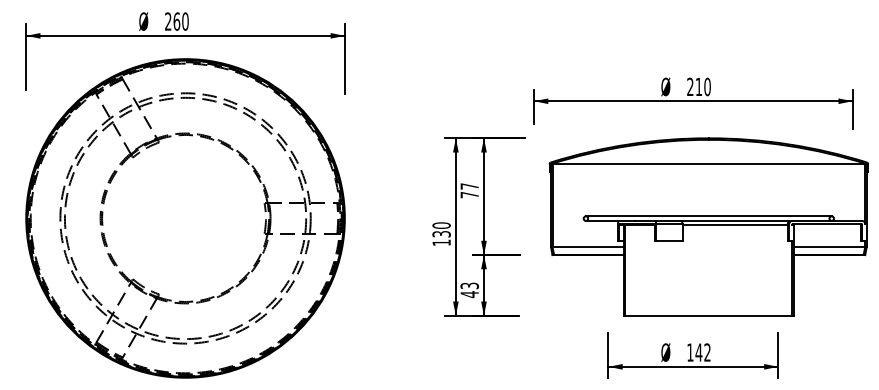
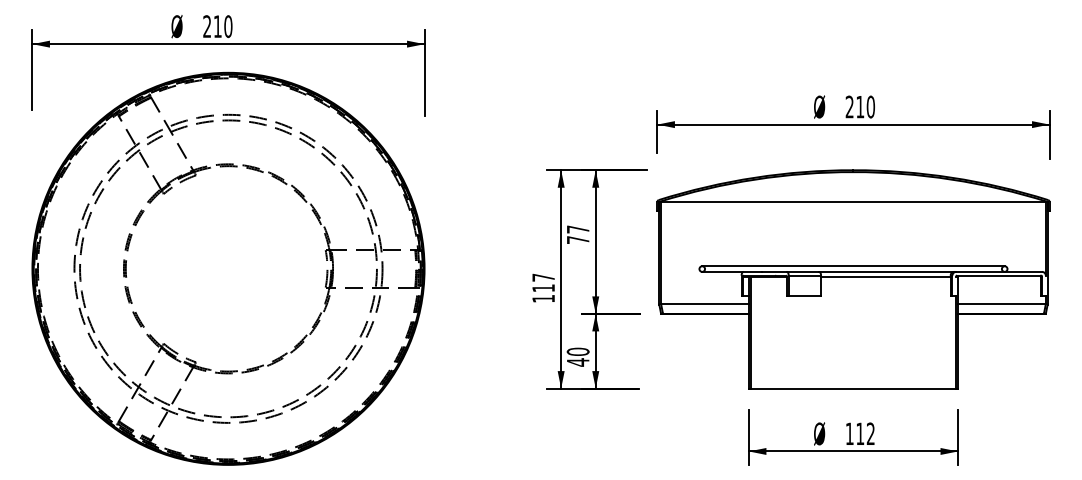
text: (176, 21) -> (217, 26), 260 -> 210
part: (708, 227) -> (853, 279), moved
text: (441, 229) -> (543, 282), 130 -> 117
text: (469, 285) -> (577, 351), 43 -> 40
text: (699, 352) -> (860, 433), 142 -> 112

